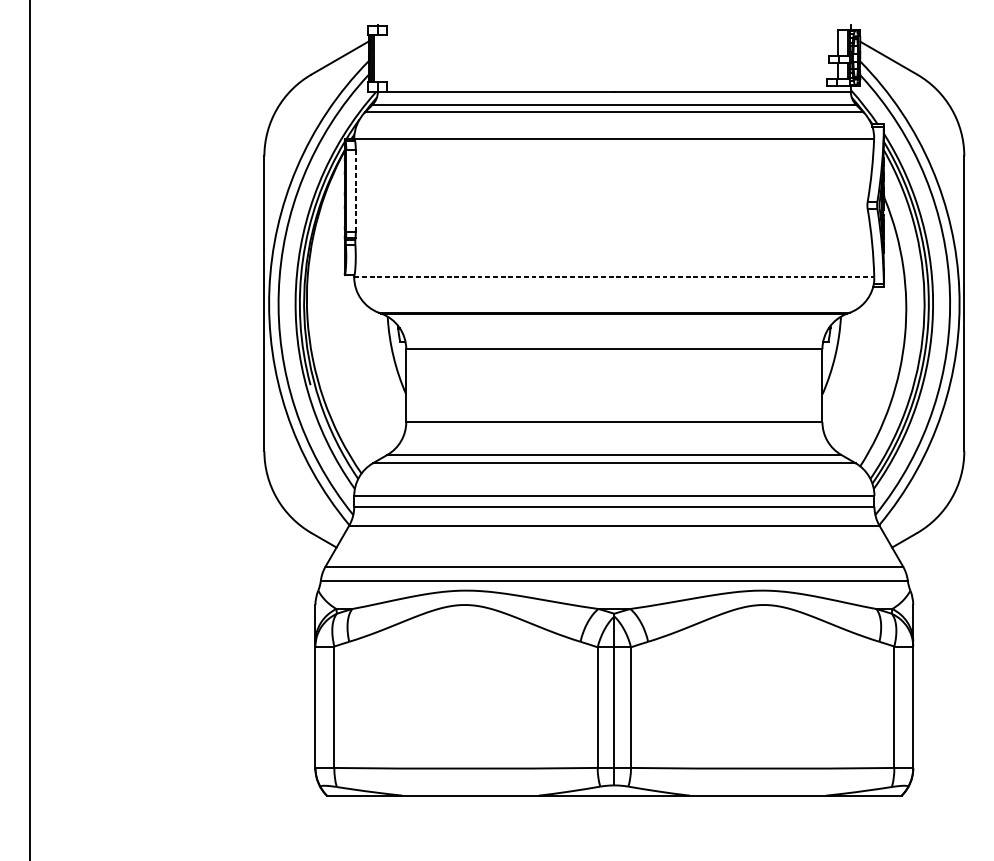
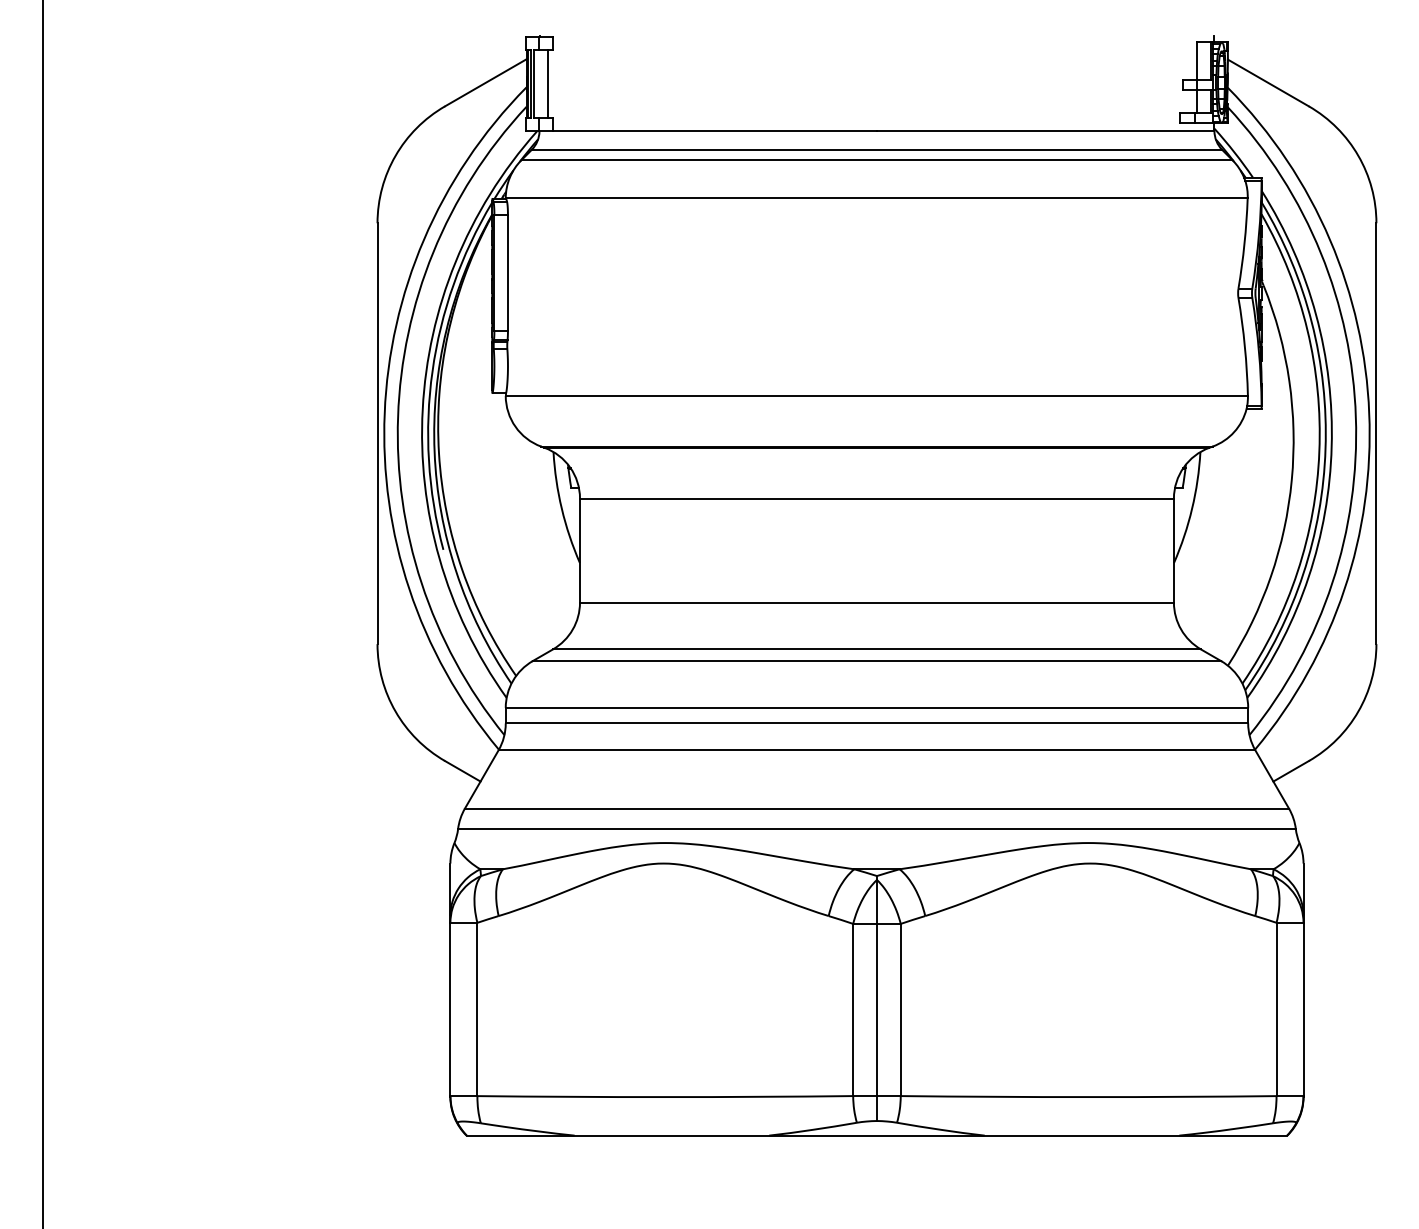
line: (383, 58) -> (547, 83), added
line: (355, 190) -> (507, 272), dashed -> solid
line: (614, 277) -> (877, 395), dashed -> solid

